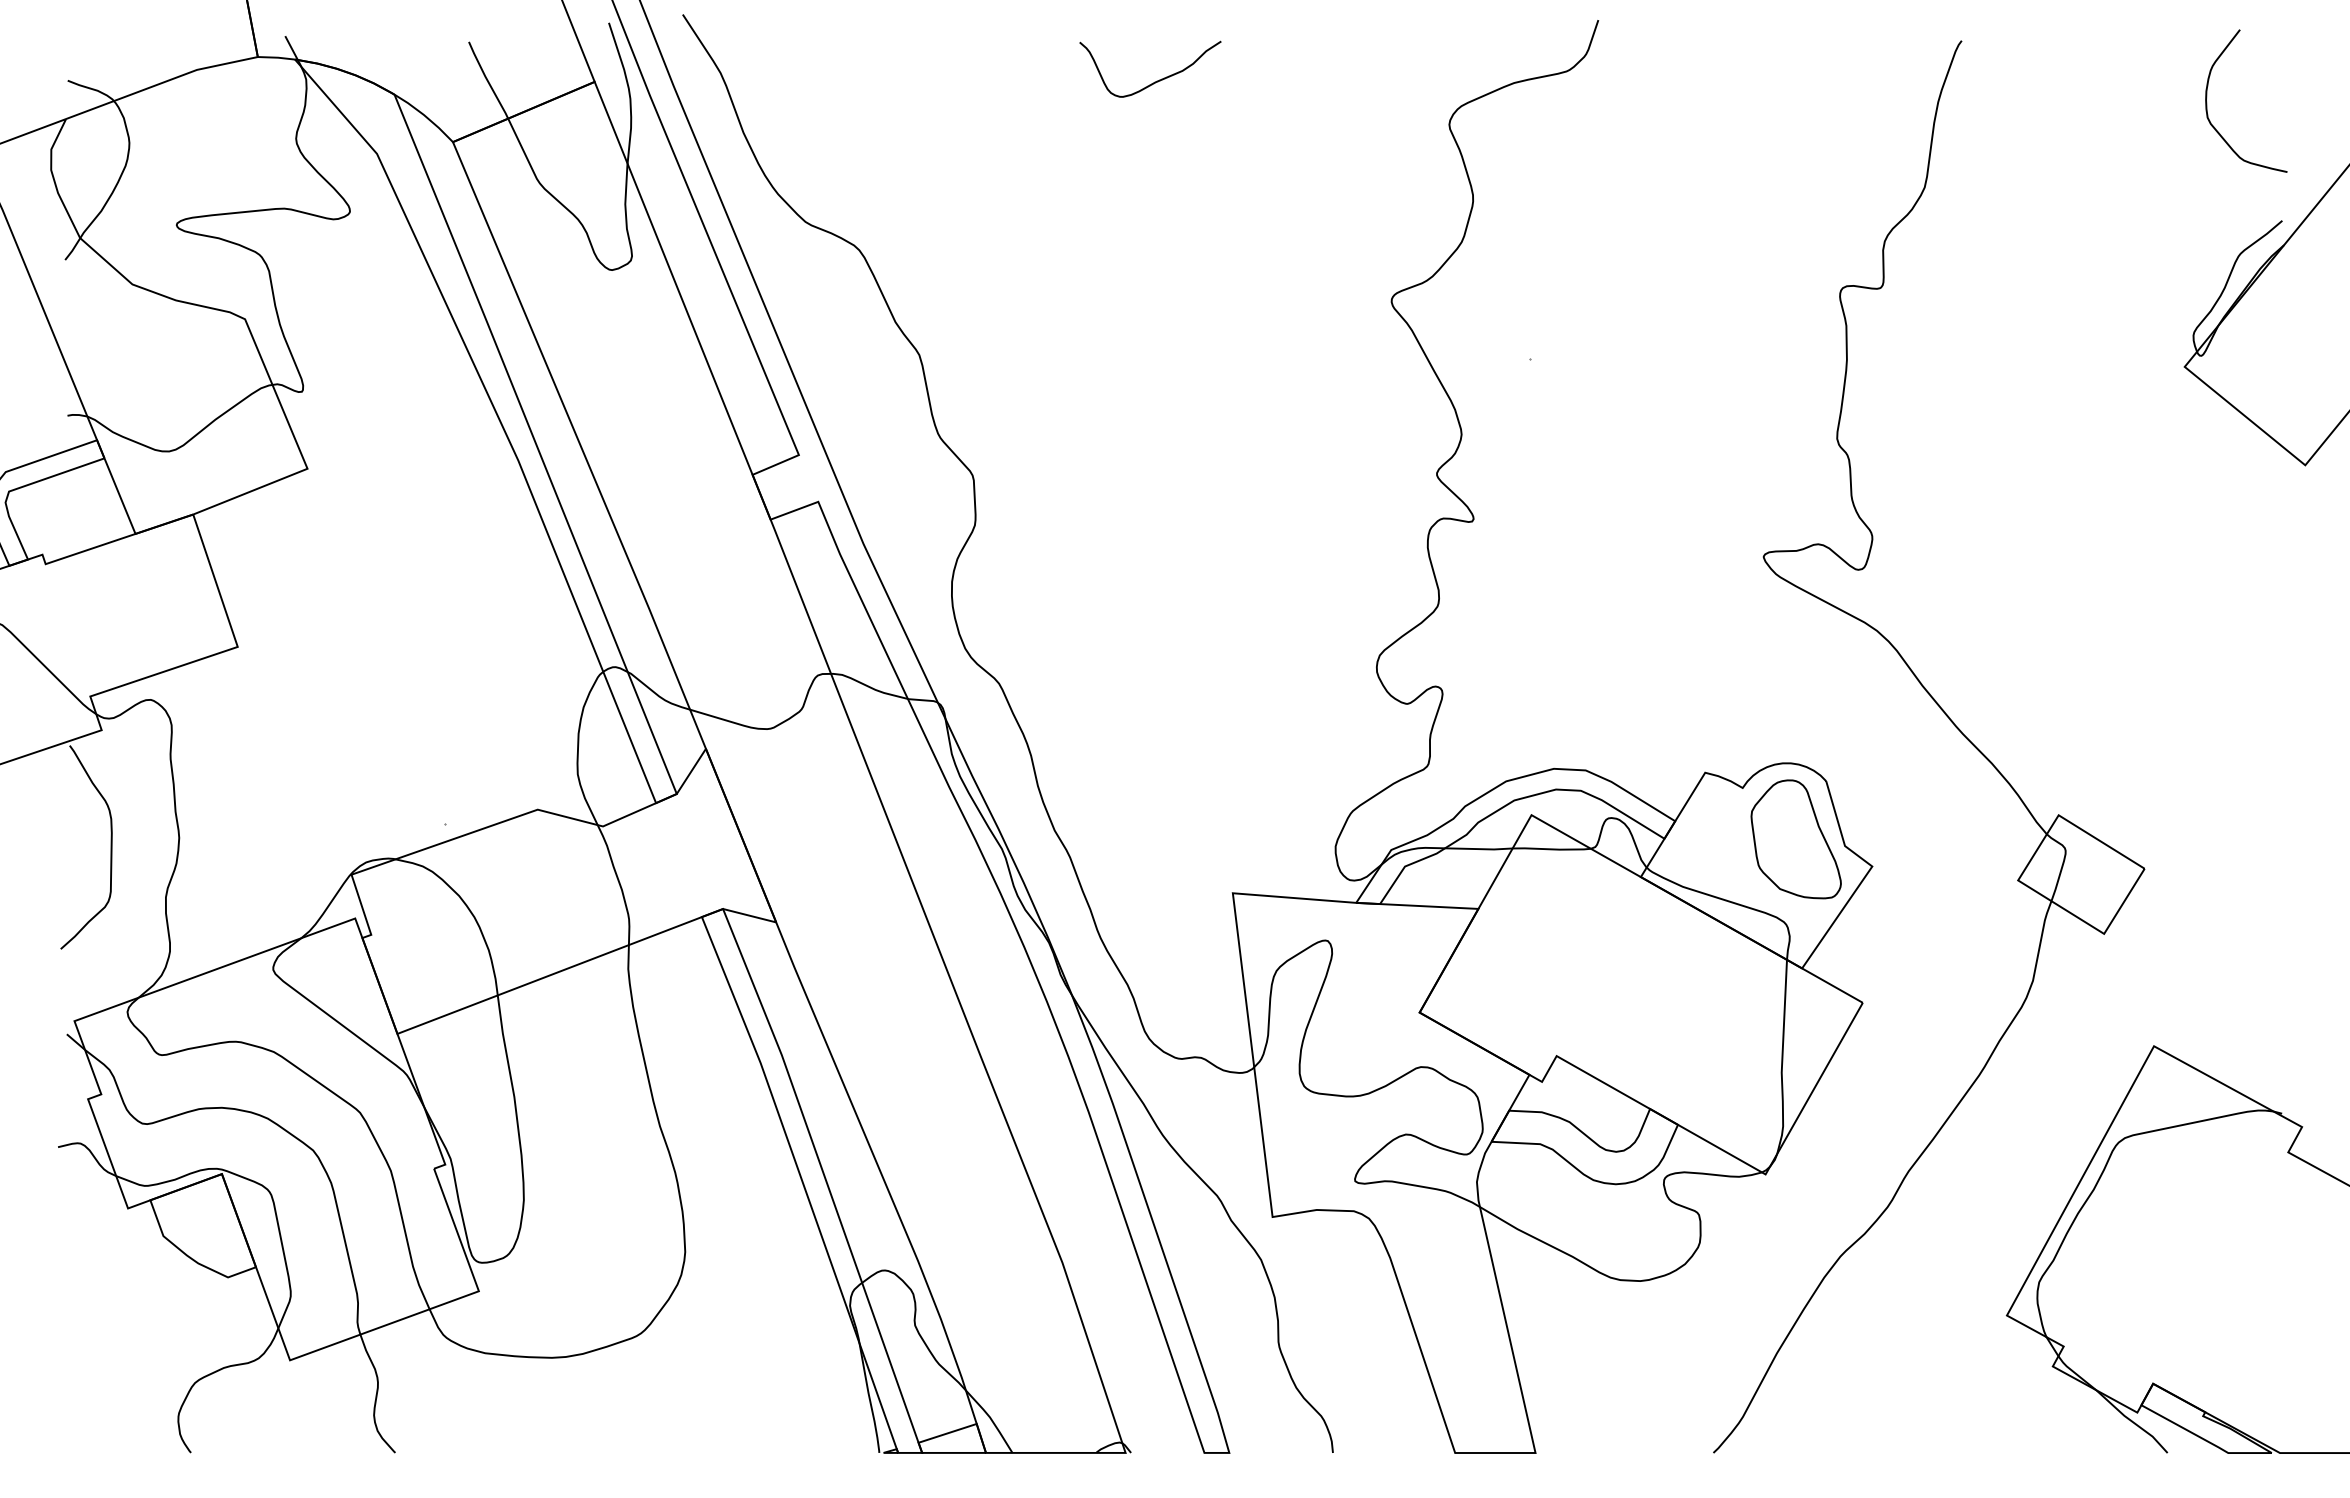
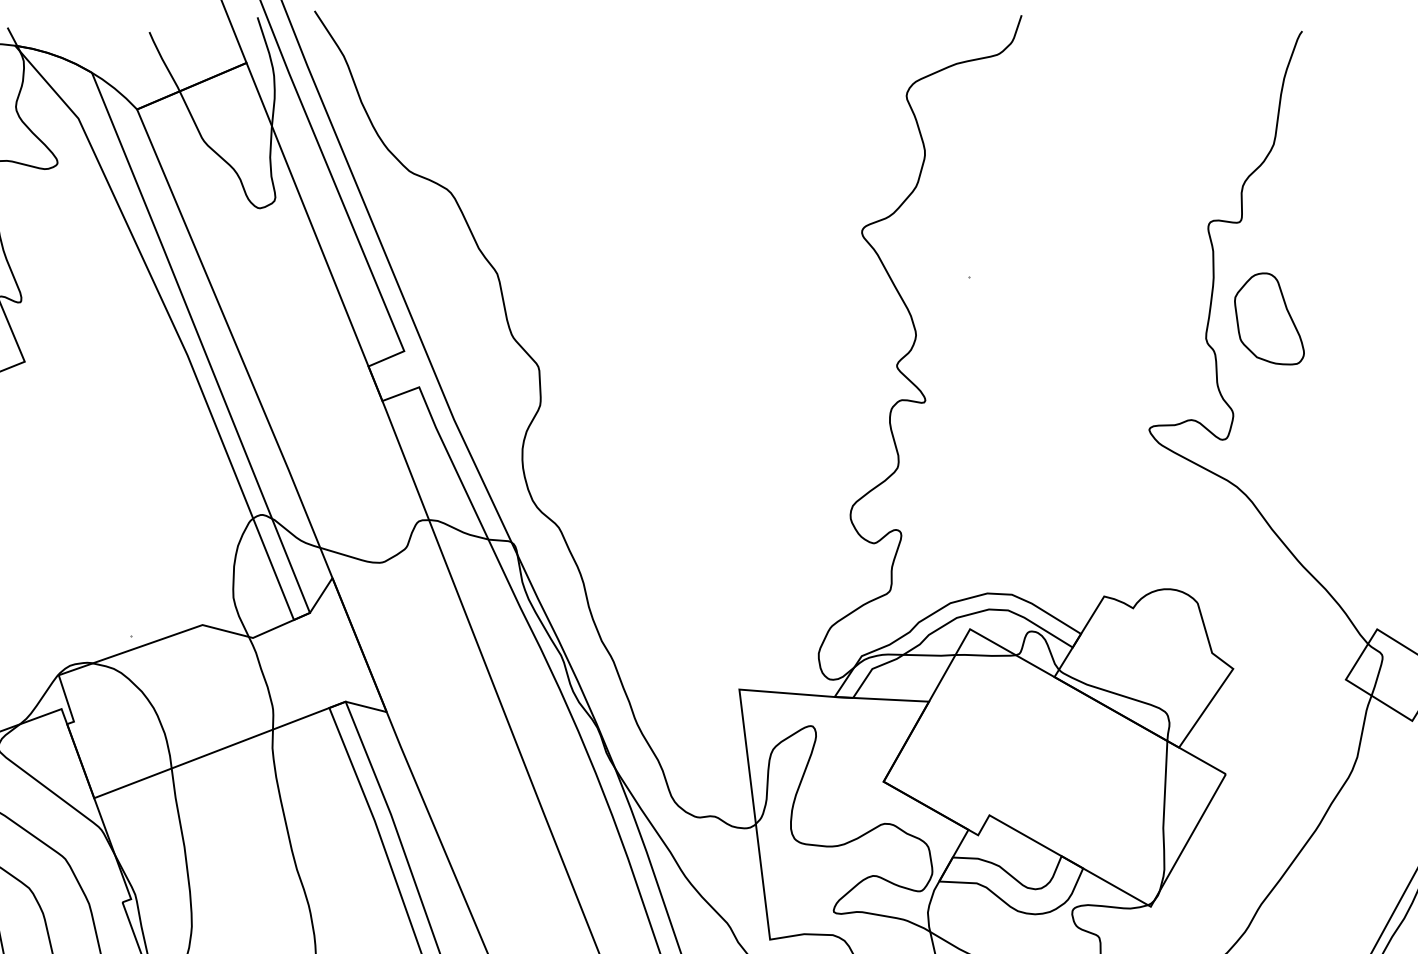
curve: (1154, 81) -> (678, 62), removed
part: (1795, 839) -> (1268, 319), moved

